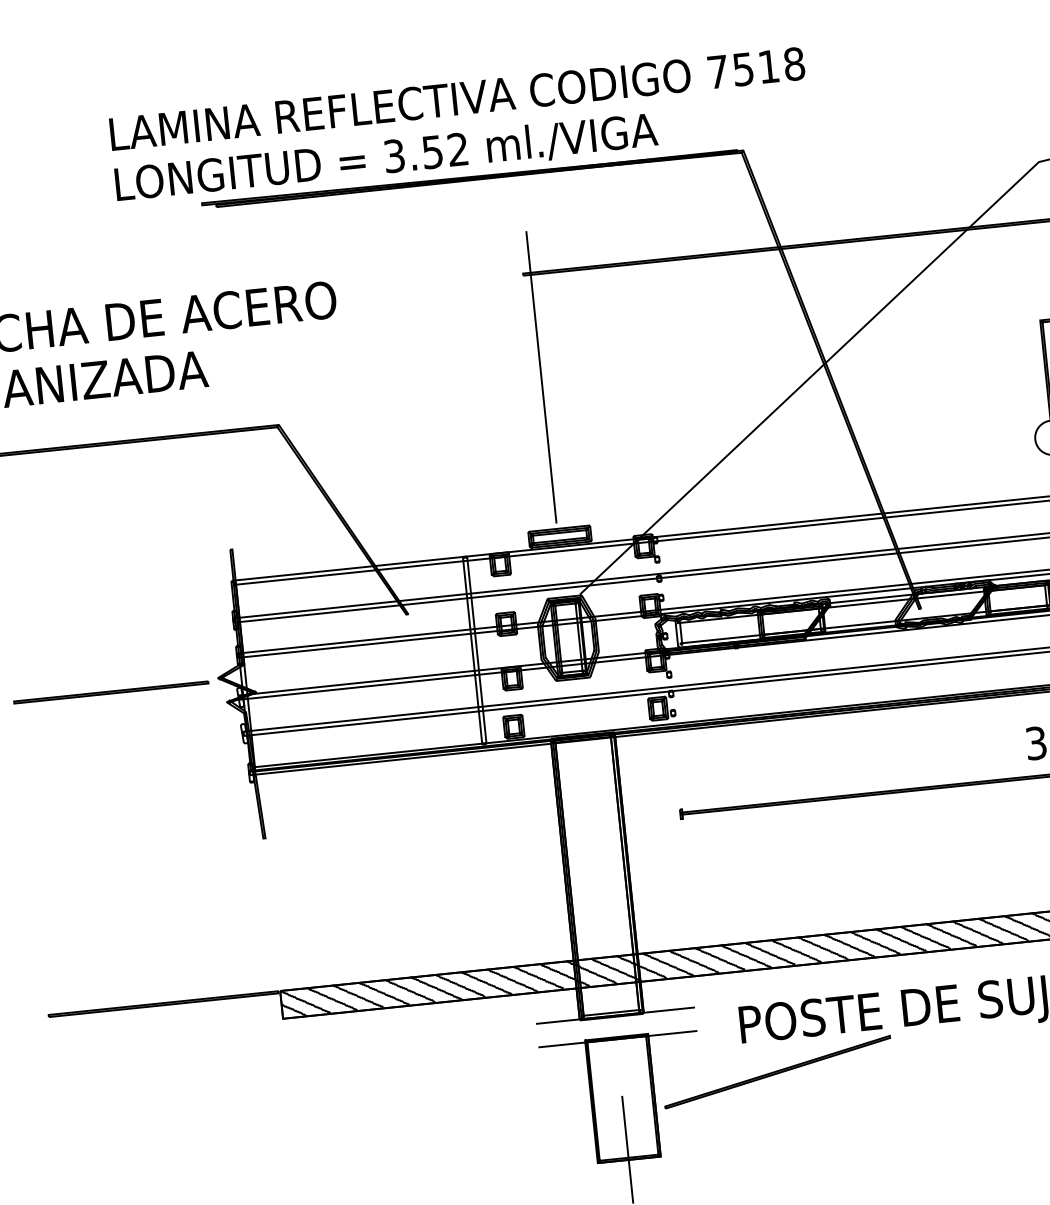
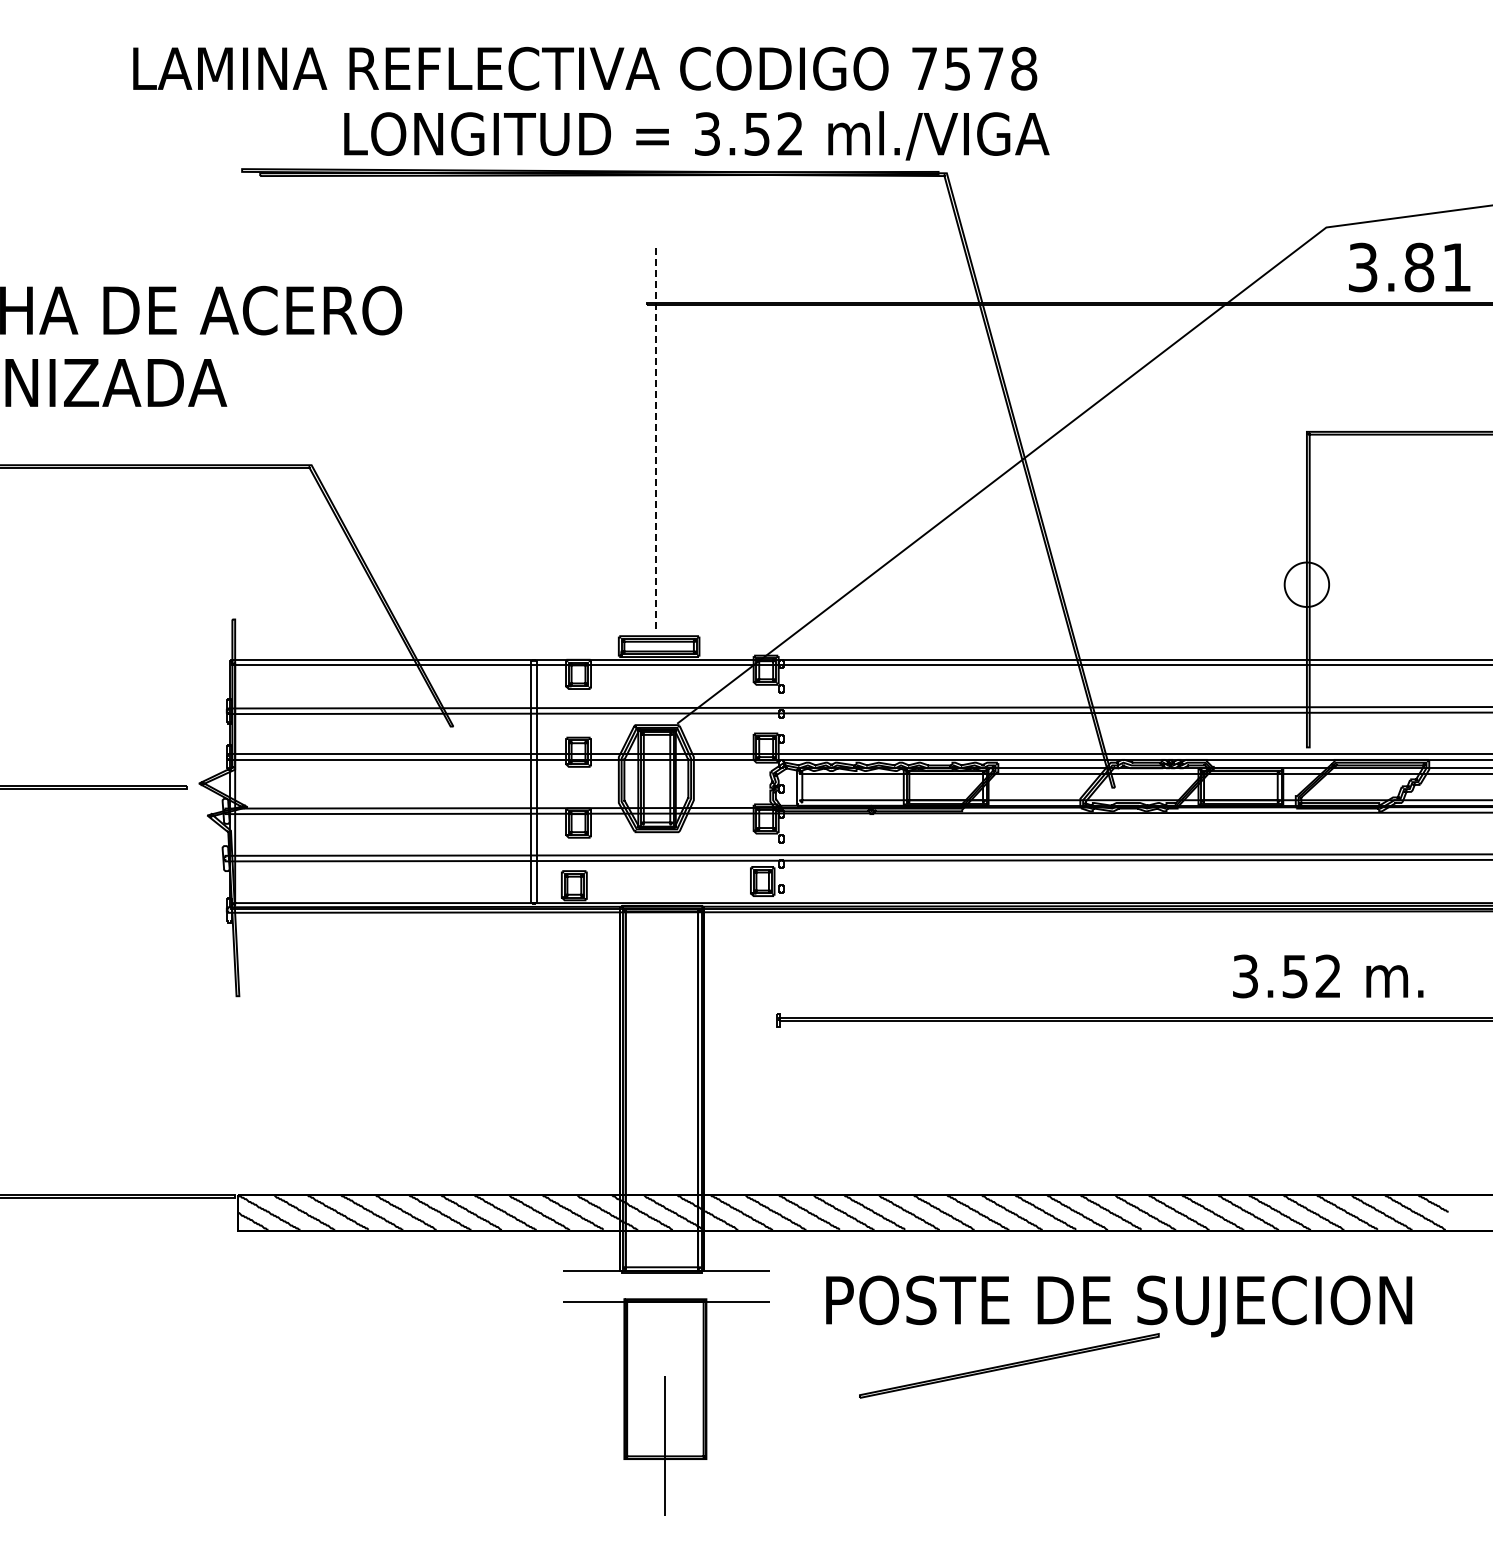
text: (768, 66) -> (990, 68), 7518 -> 7578
text: (386, 158) -> (696, 135), moved
line: (541, 377) -> (656, 439), solid -> dashed
part: (777, 1071) -> (1009, 1365), moved

